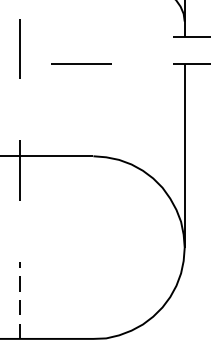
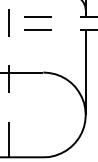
line: (80, 35) -> (37, 16), added
line: (20, 300) -> (9, 139), dashed -> solid

